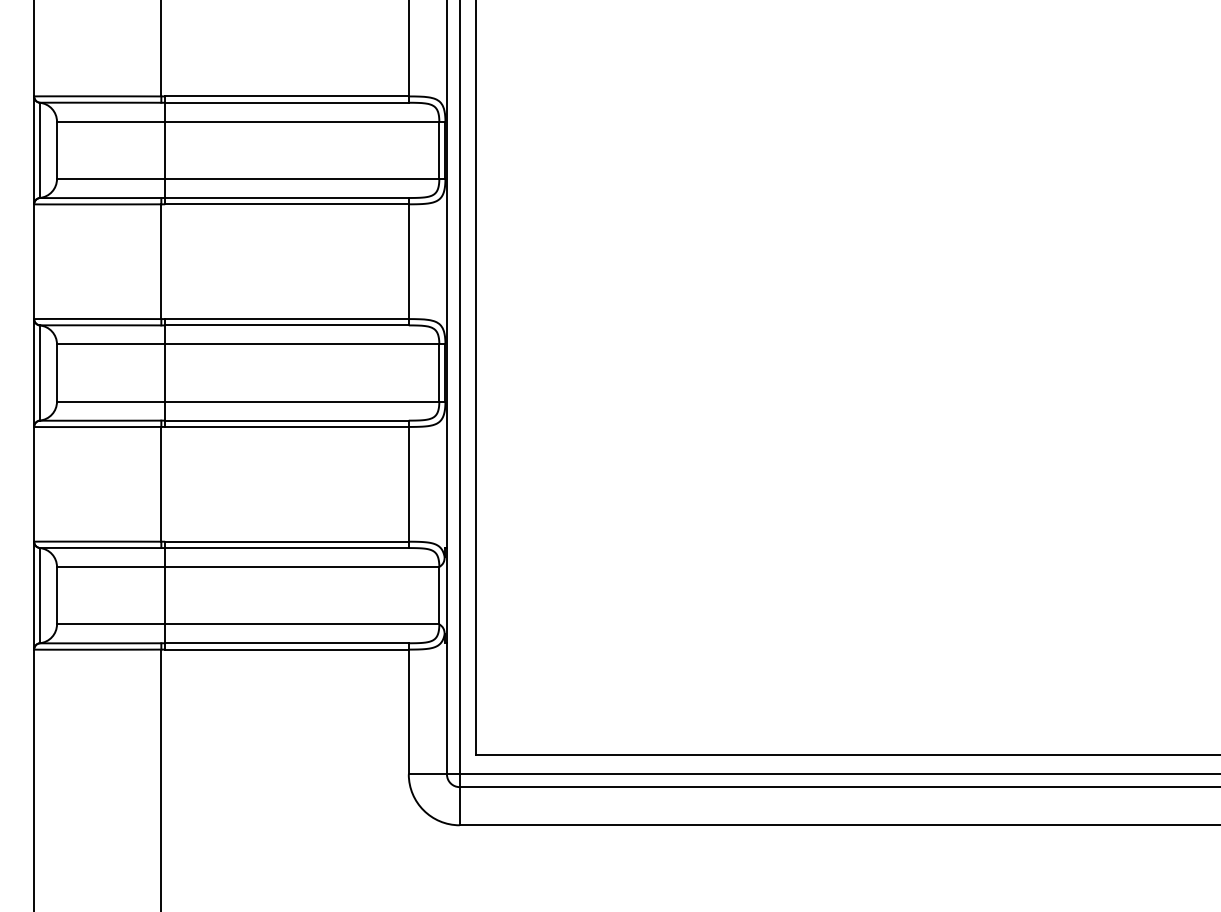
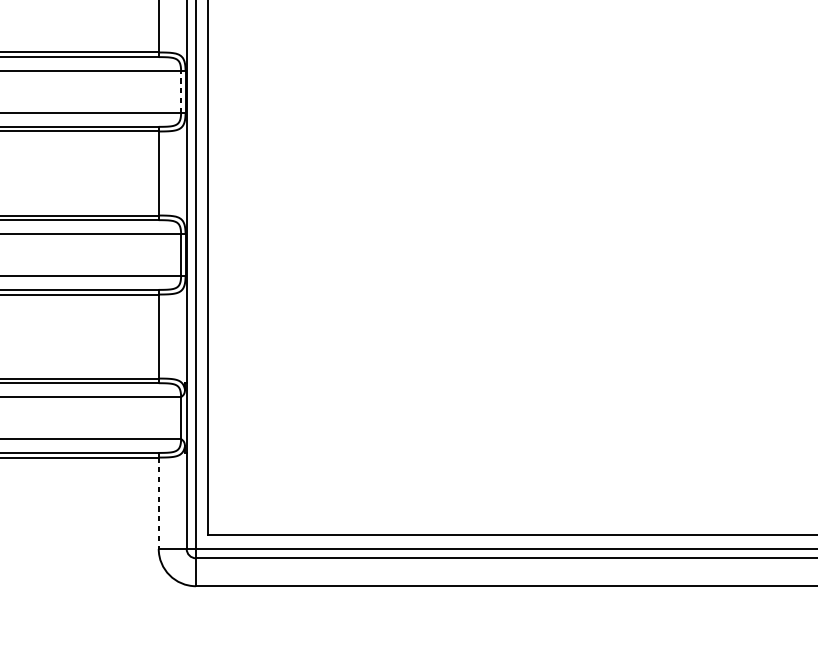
line: (439, 150) -> (181, 92), solid -> dashed
line: (408, 712) -> (158, 503), solid -> dashed

